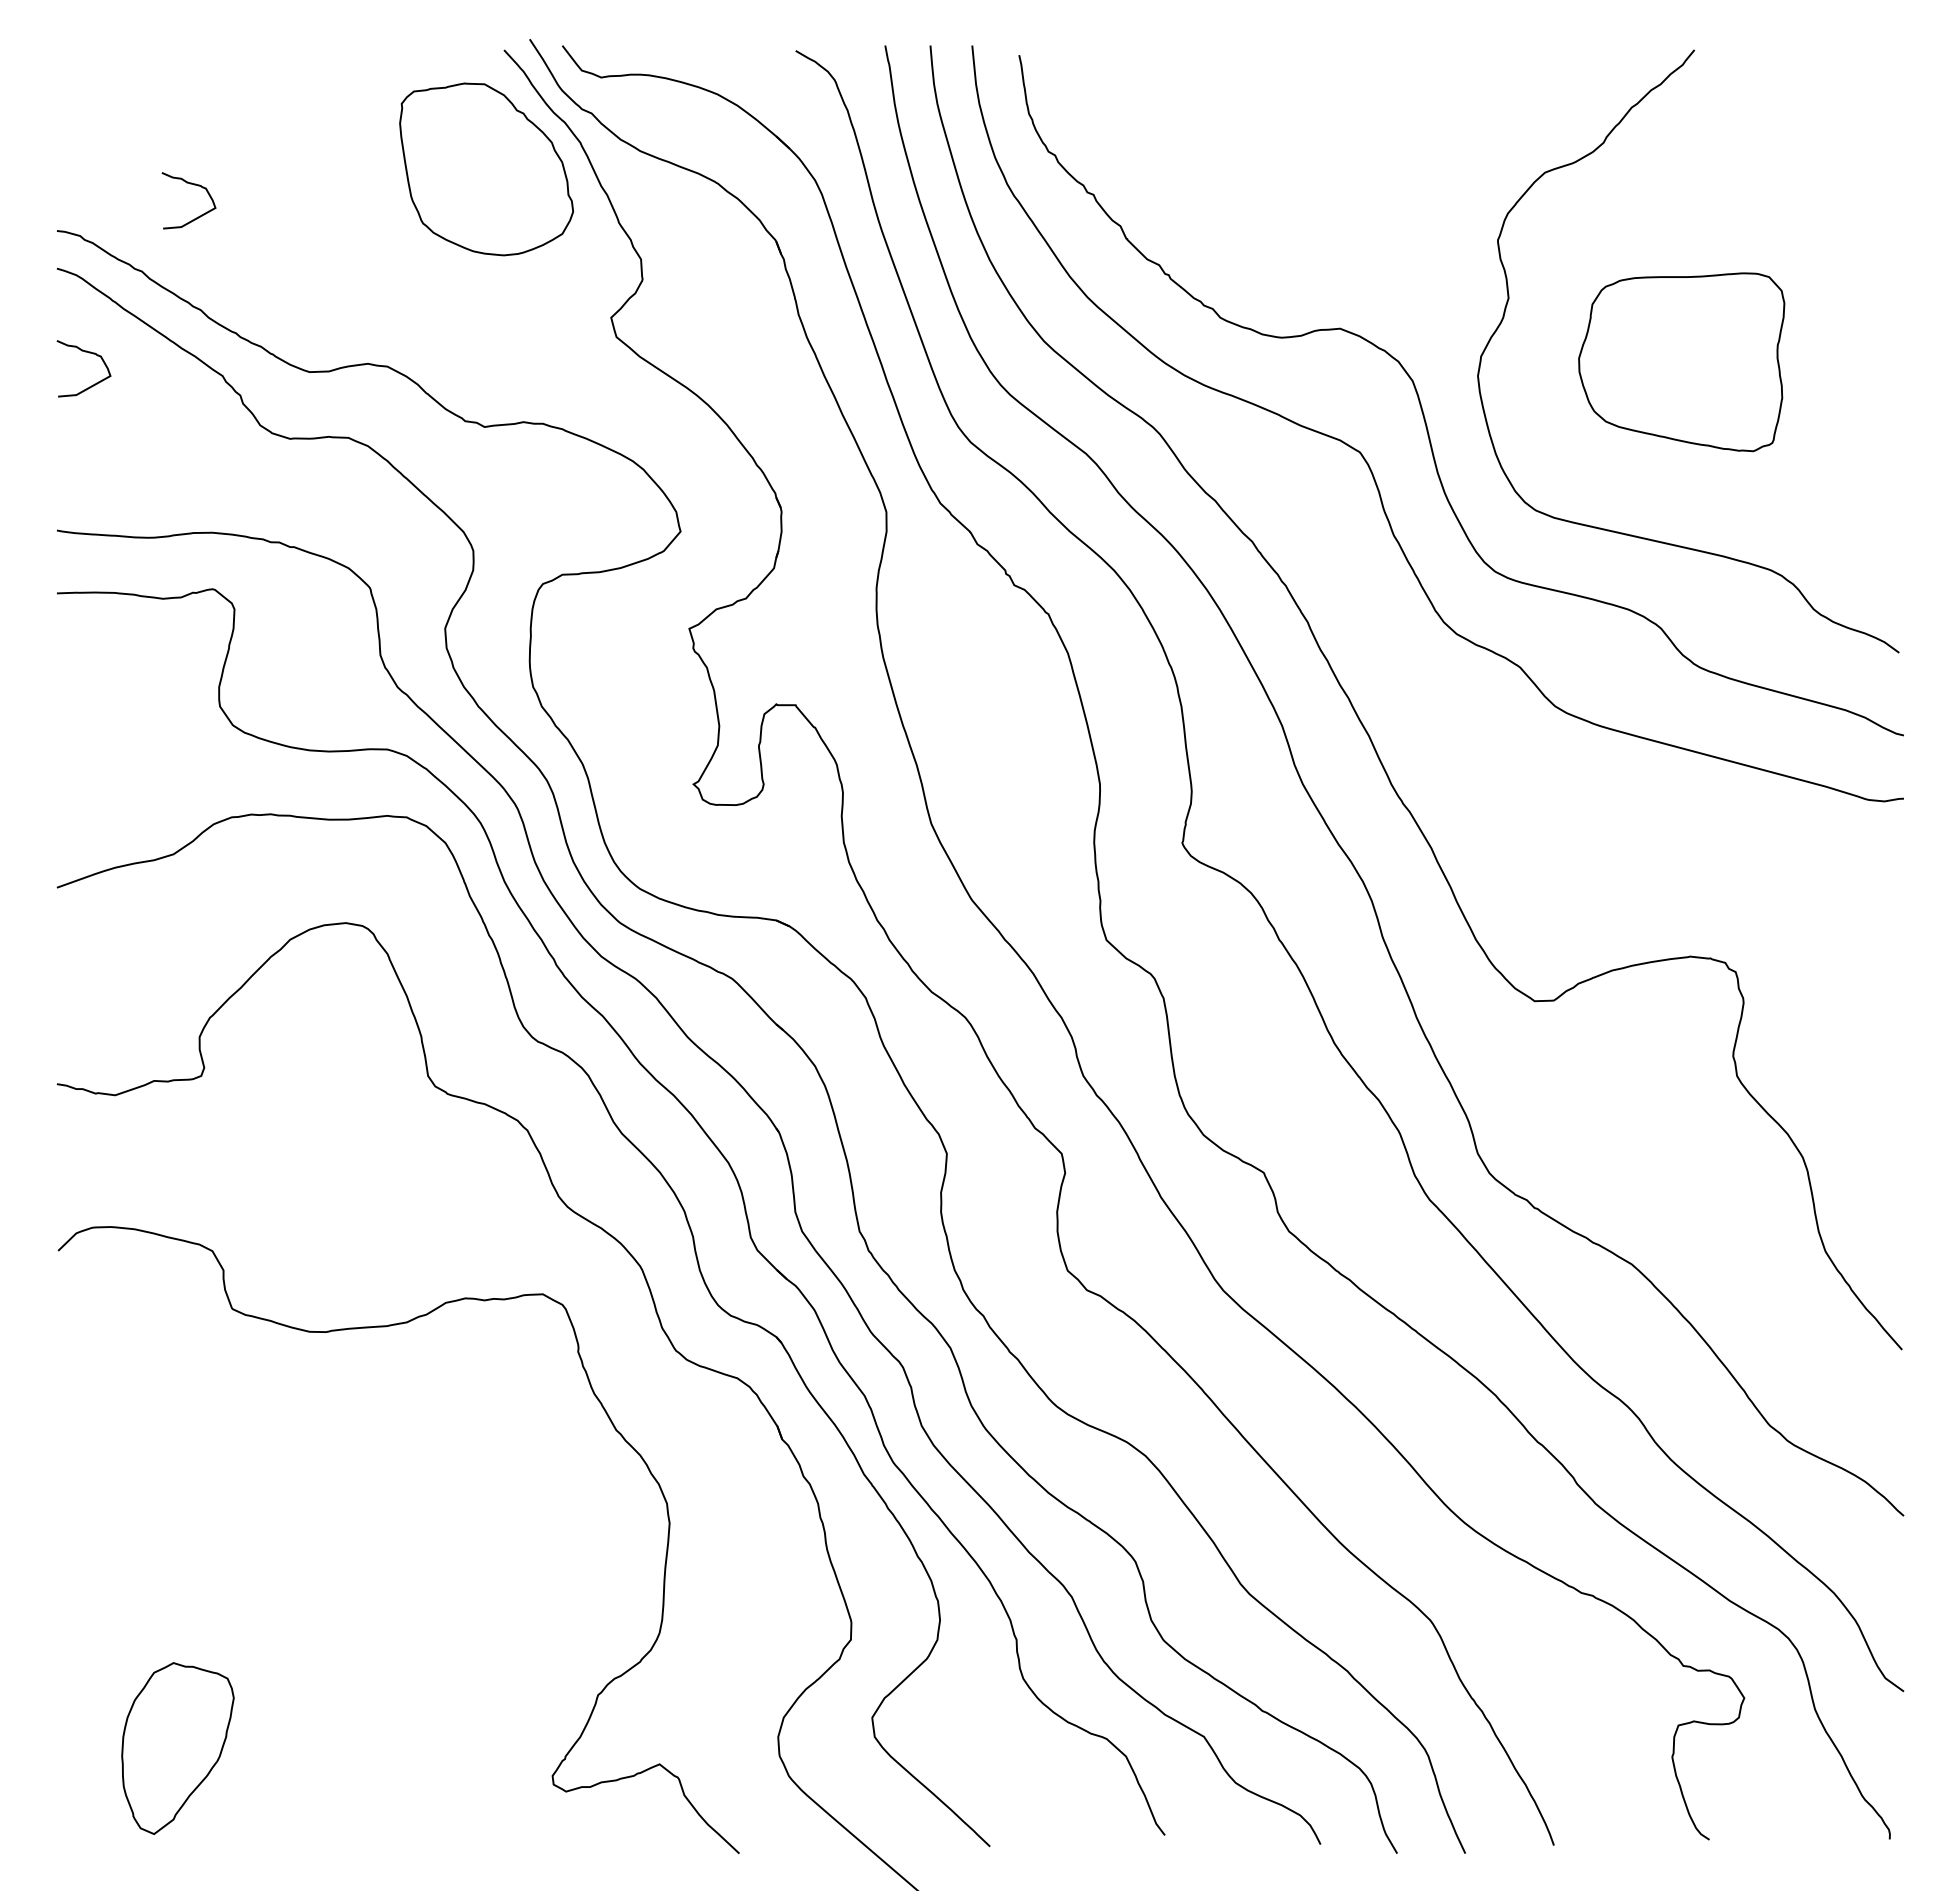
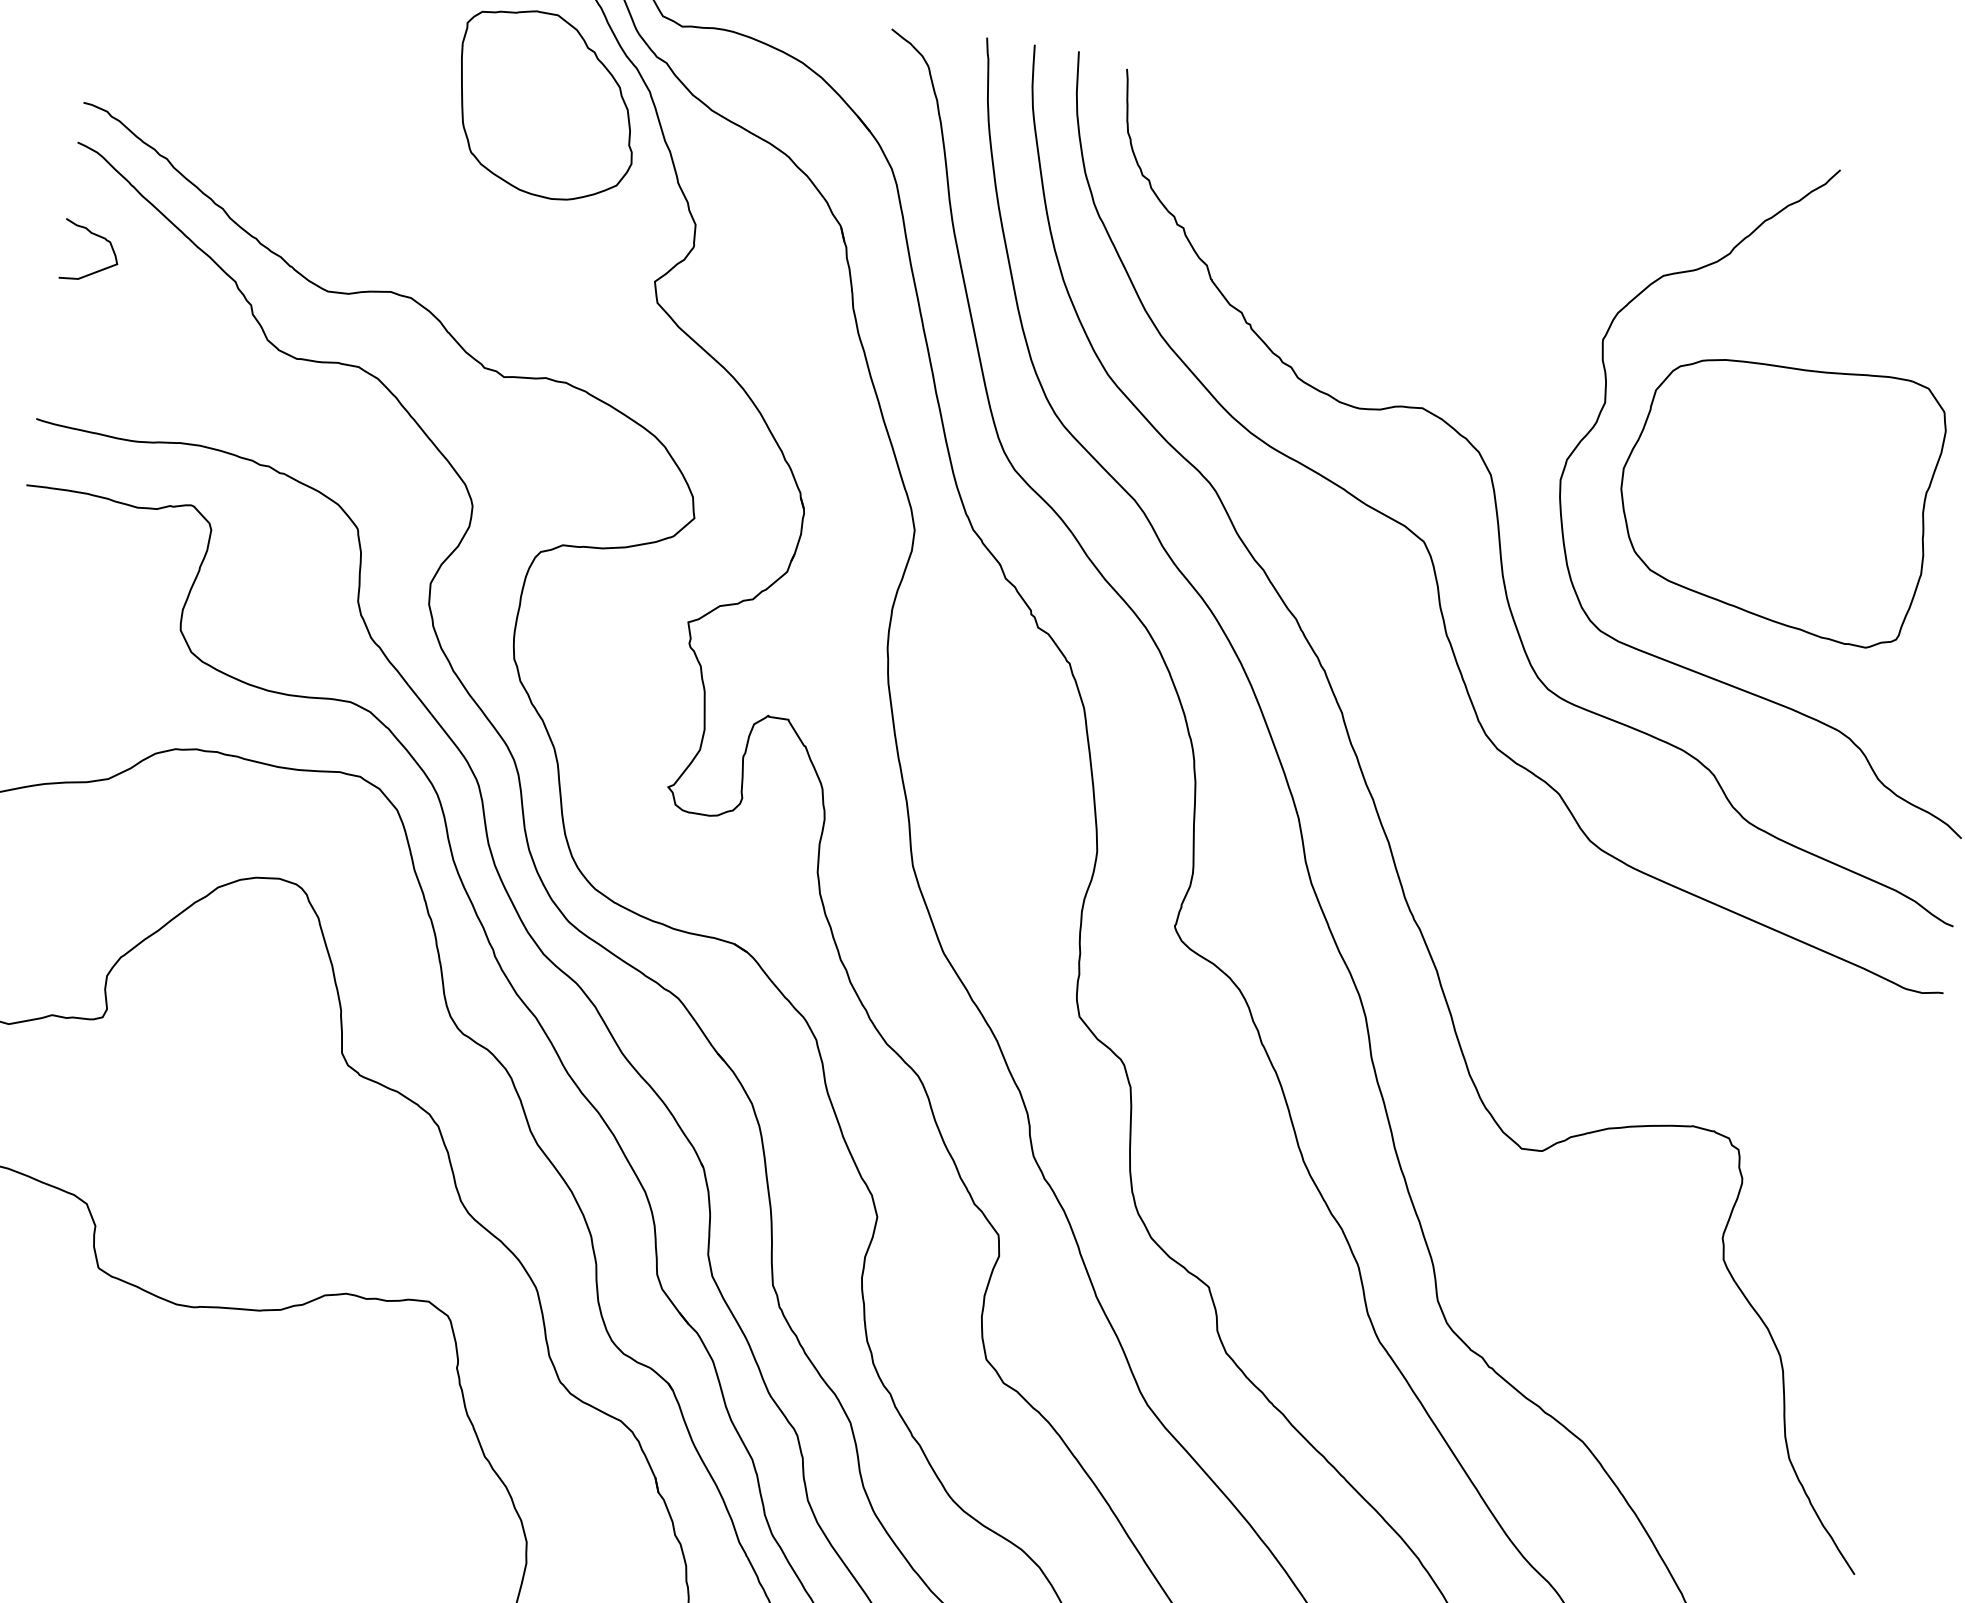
curve: (190, 184) -> (231, 74), removed
part: (1681, 362) -> (1777, 497), size x1.43

